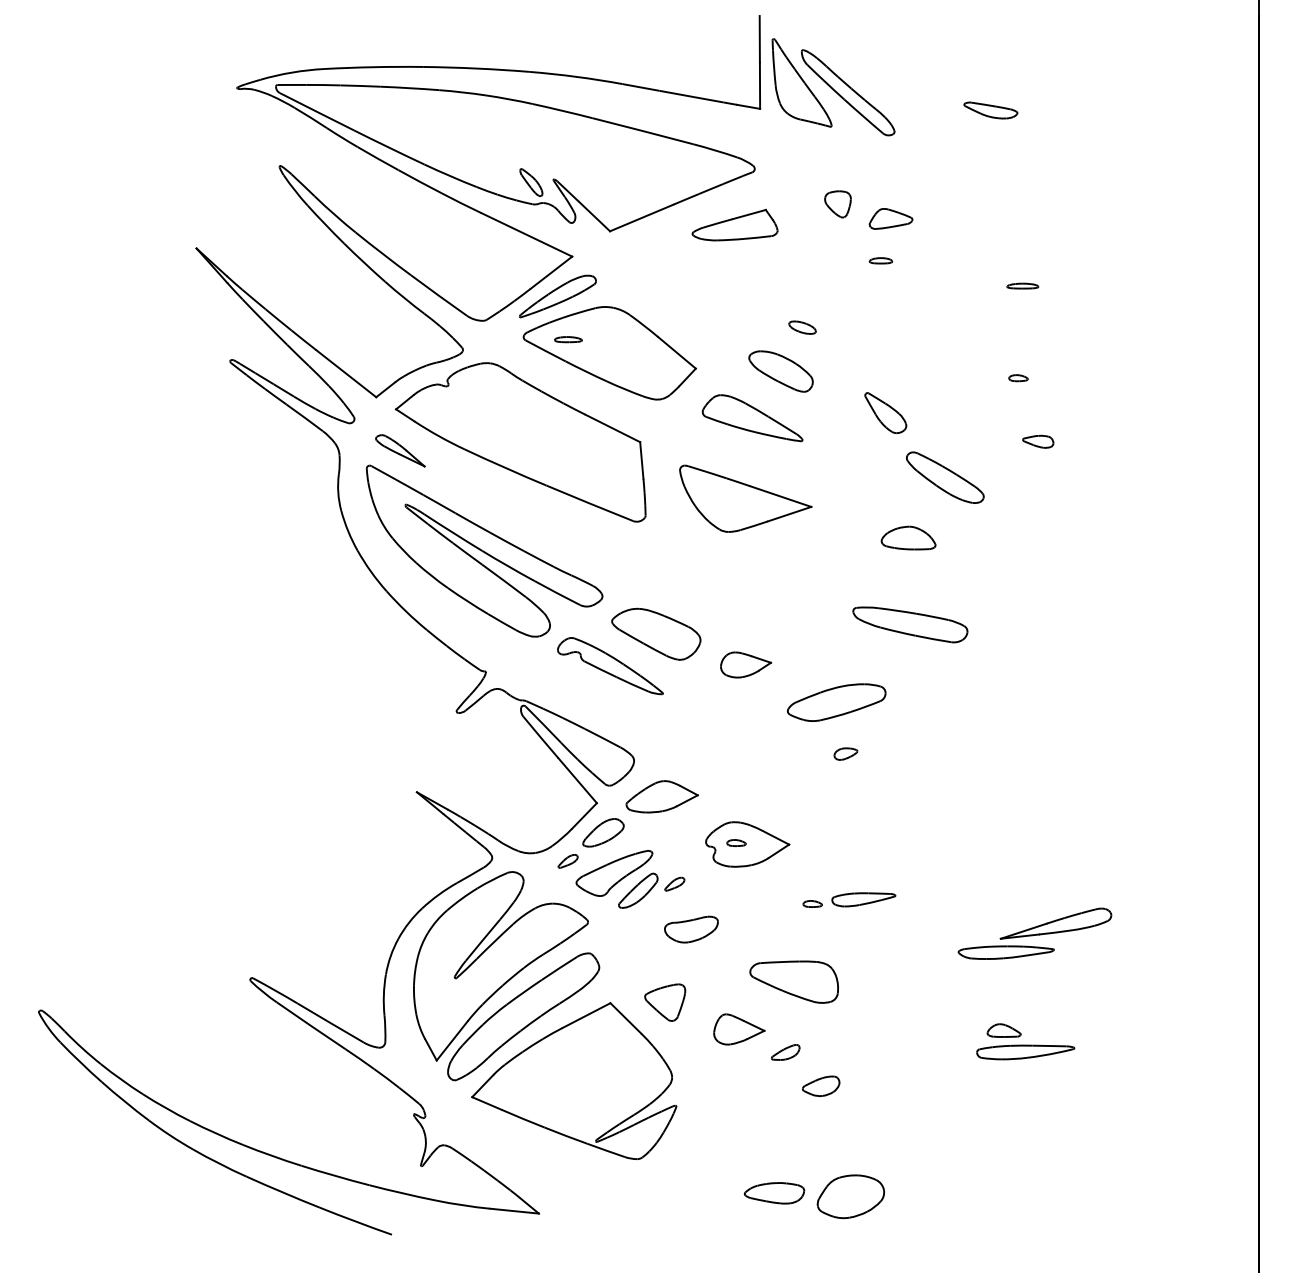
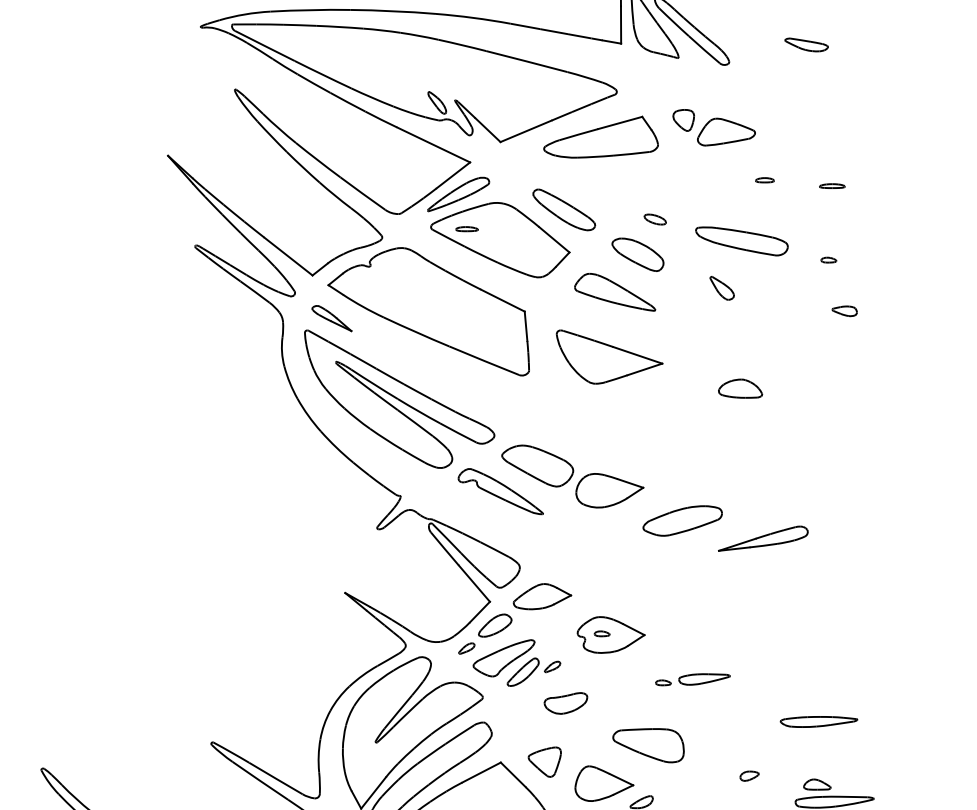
part: (890, 218) -> (725, 131), size x1.67
part: (734, 224) -> (600, 136), size x1.67
part: (880, 260) -> (764, 180), moved
part: (885, 413) -> (721, 288), size x0.71
part: (945, 477) -> (564, 209), moved
part: (910, 624) -> (742, 241), moved
part: (745, 664) -> (609, 490), size x1.67
part: (845, 753) -> (749, 775), moved
part: (1055, 923) -> (762, 538), moved
part: (739, 1029) -> (604, 783), size x1.43

